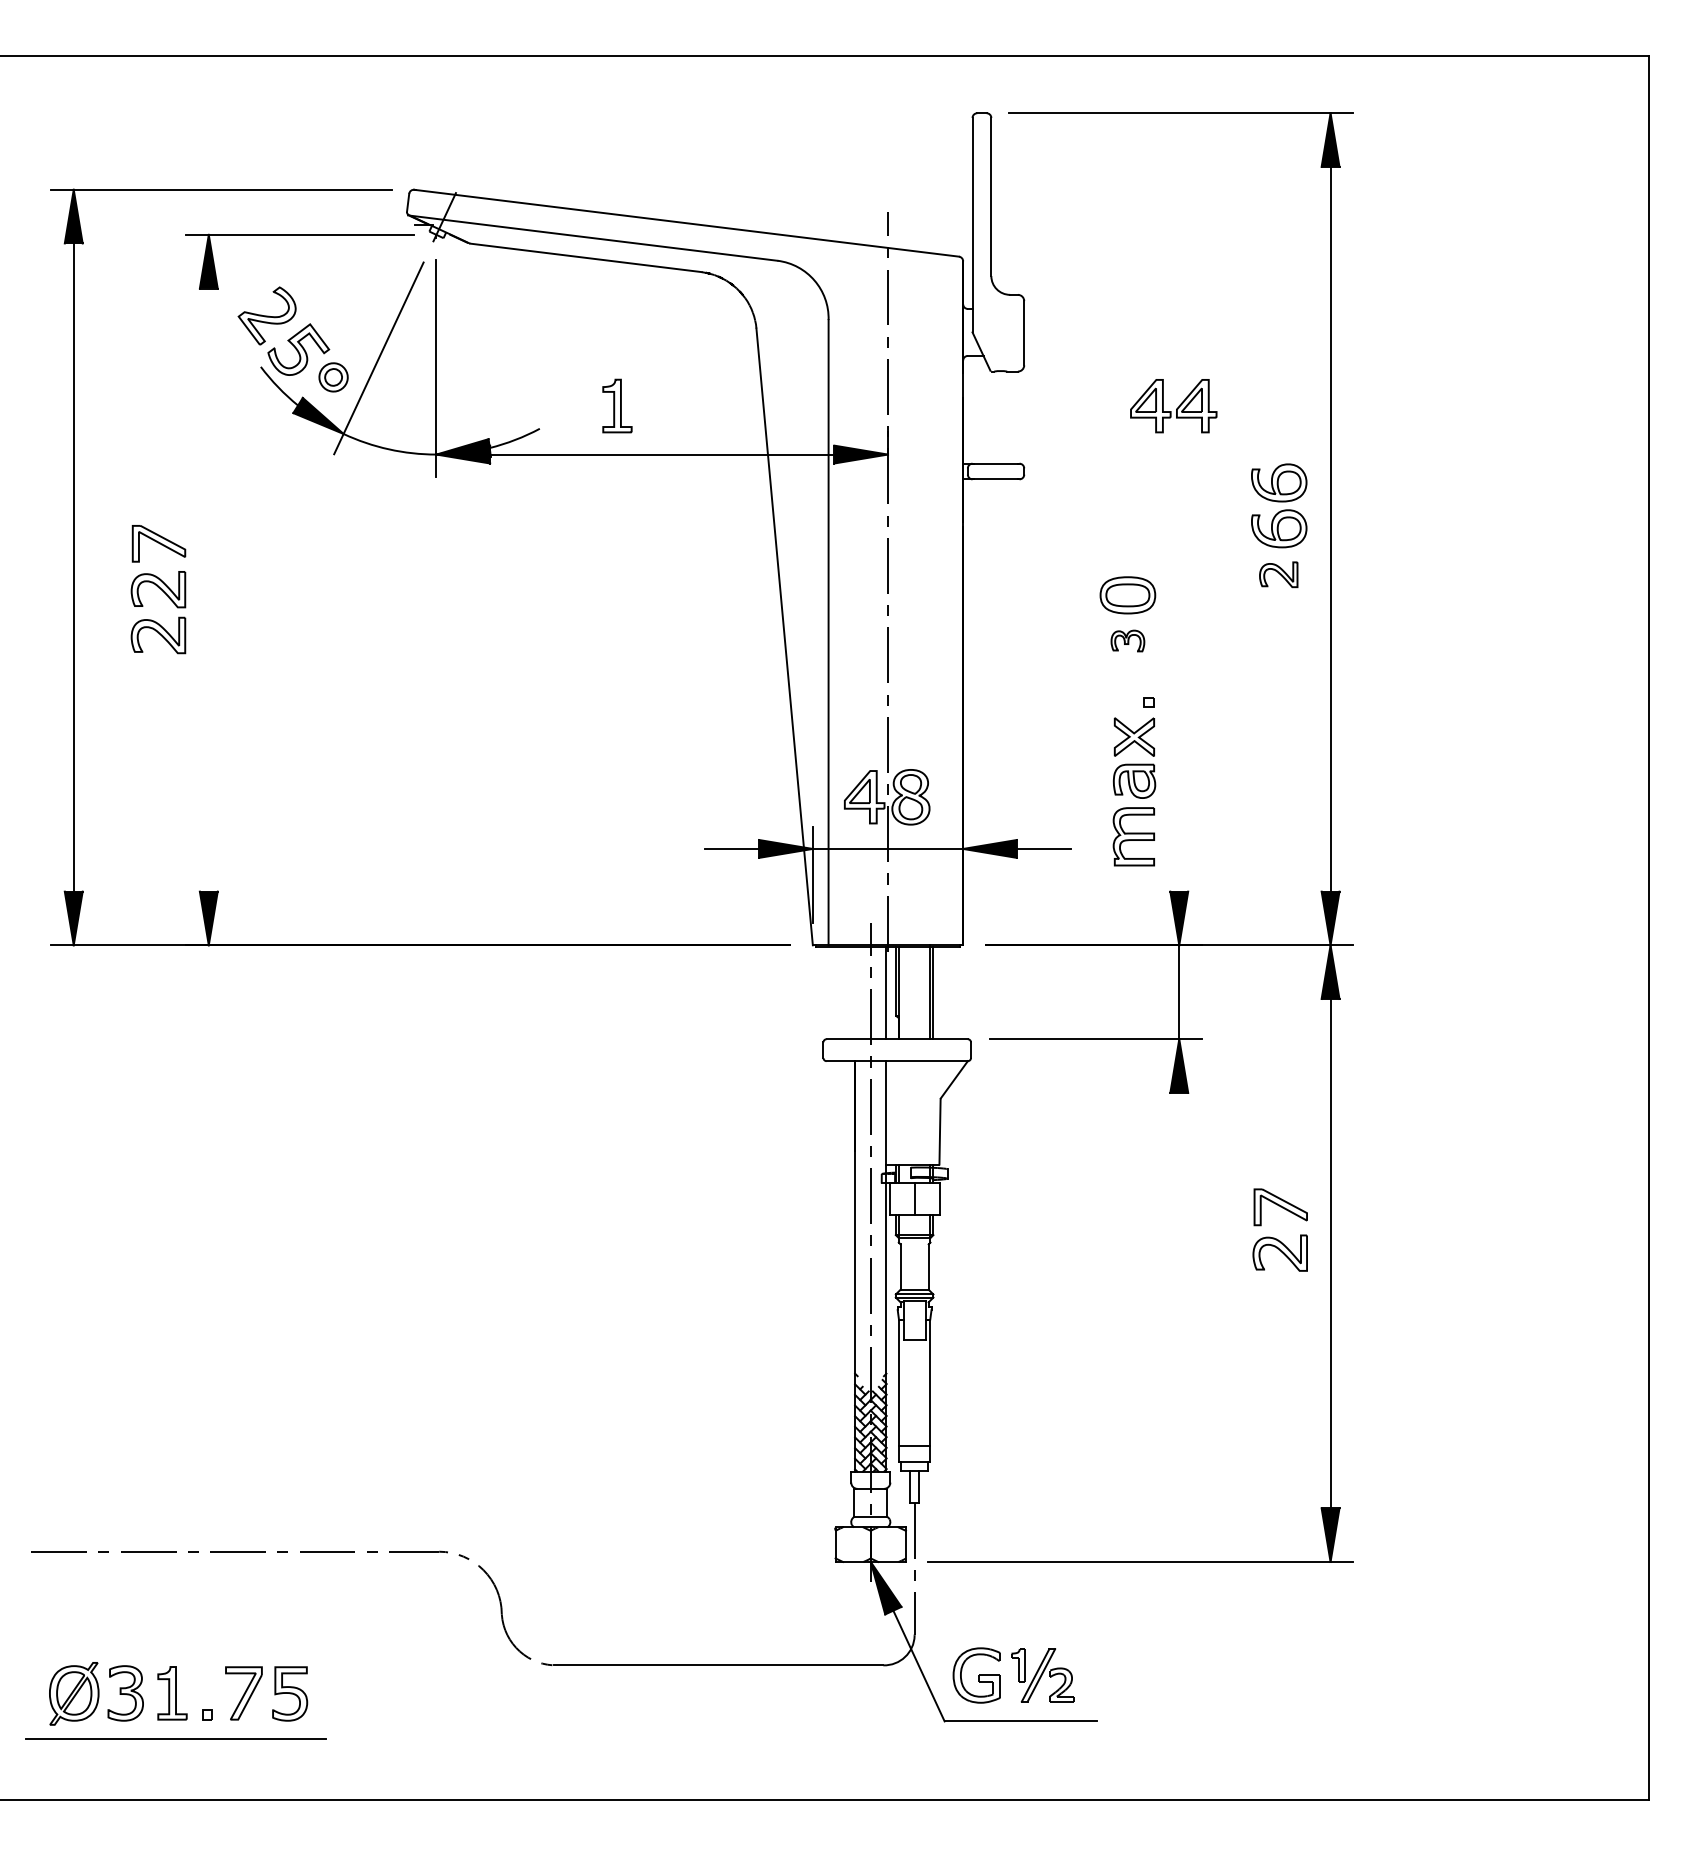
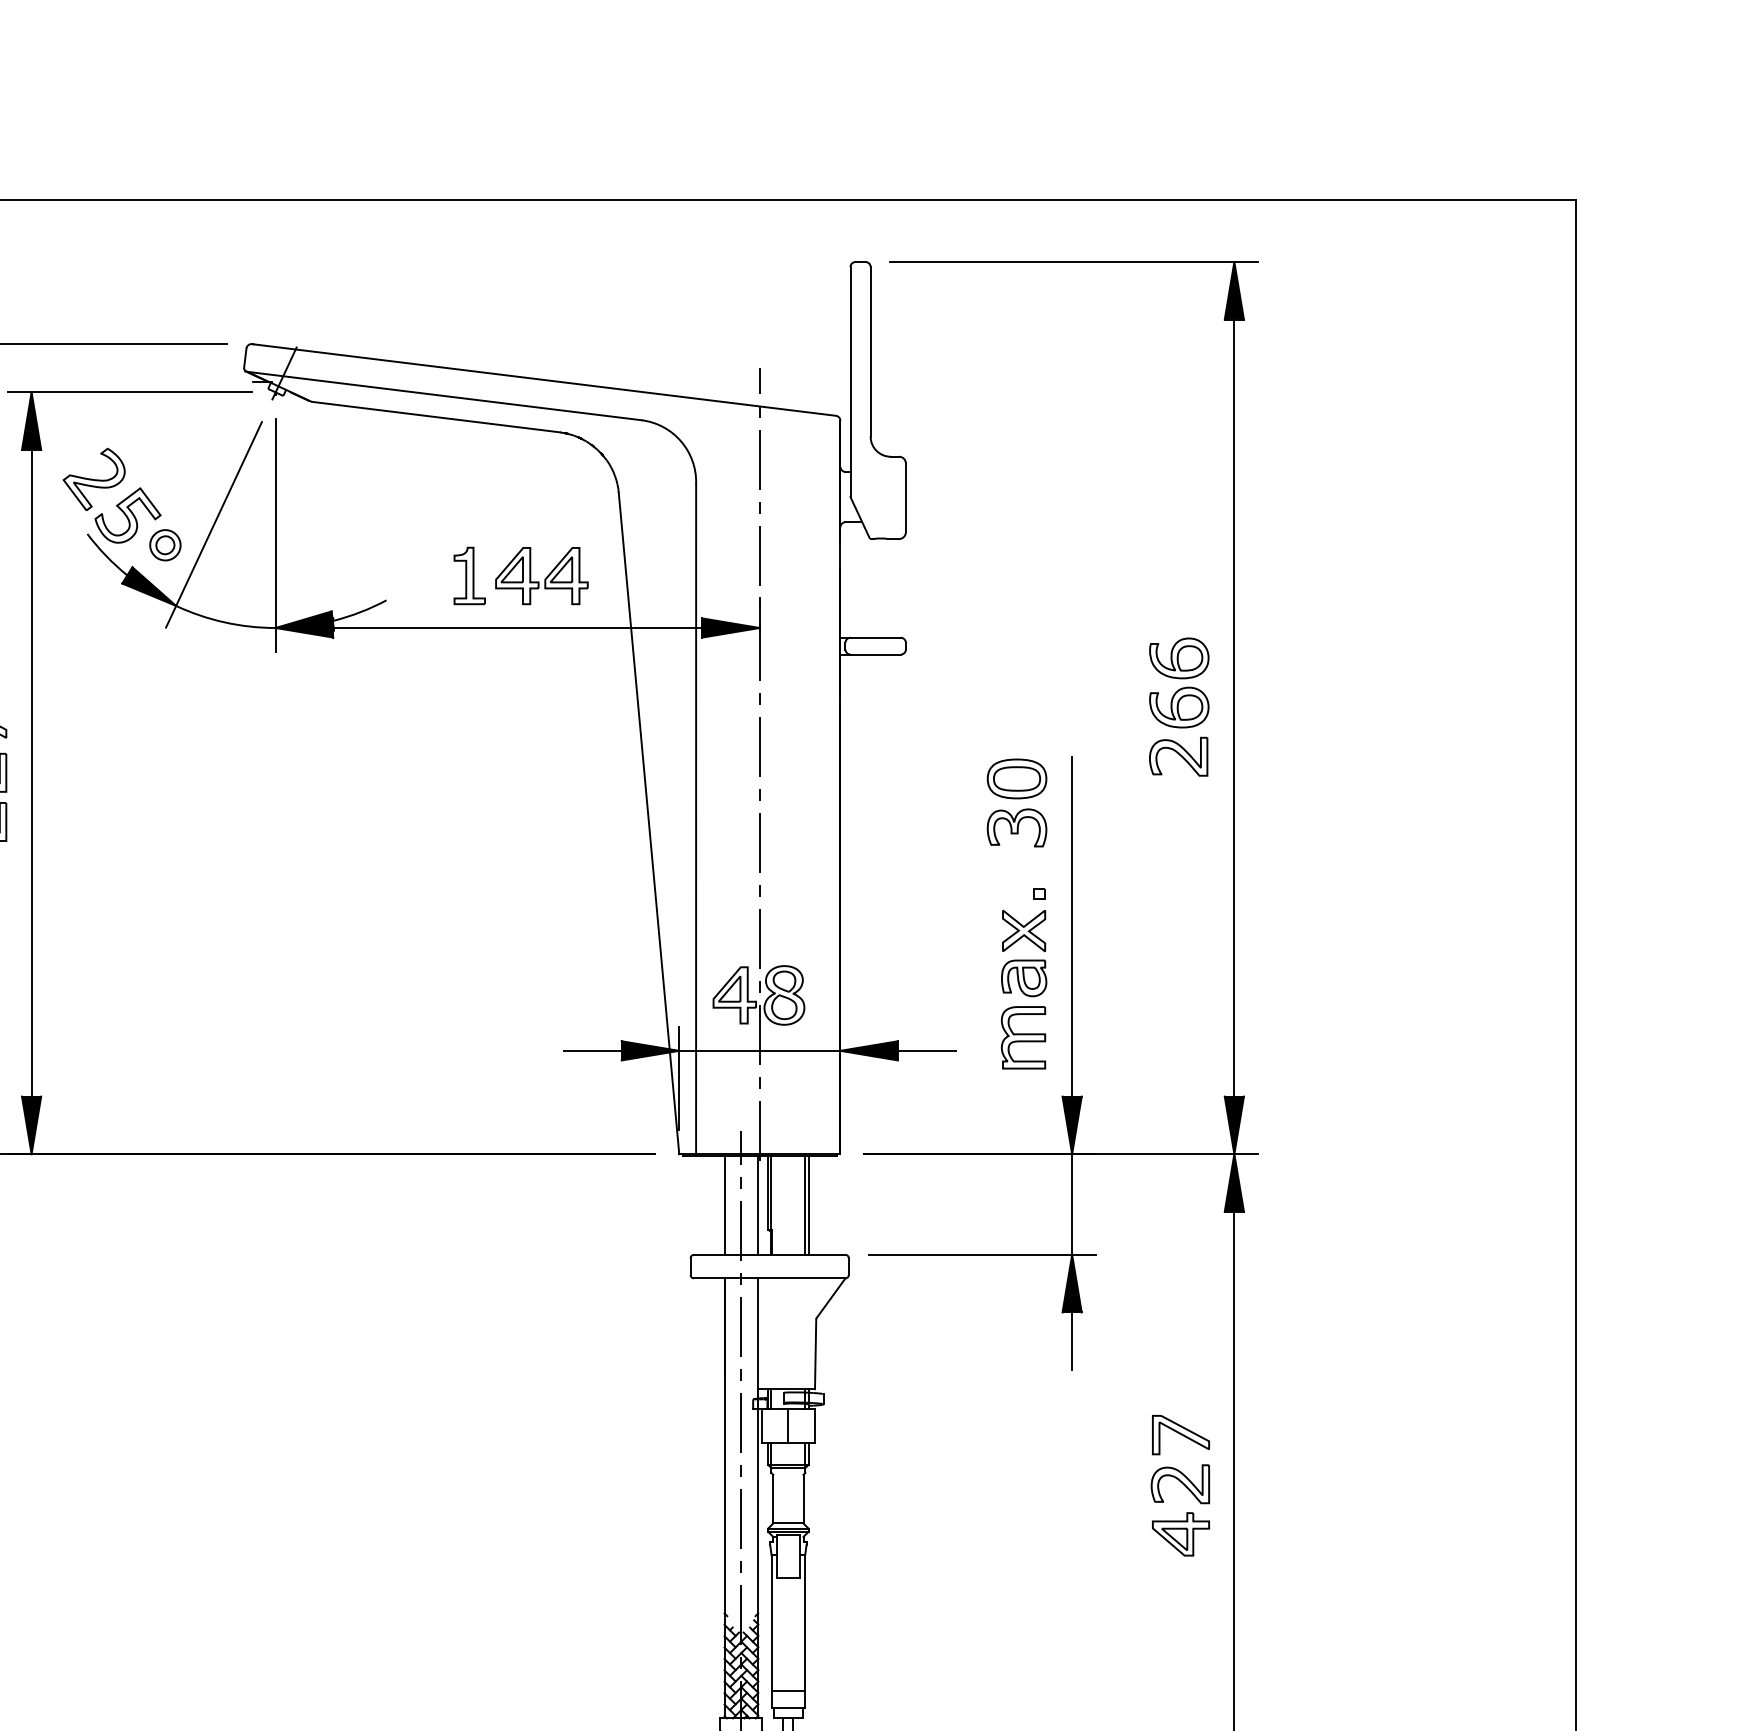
part: (1173, 406) -> (541, 576), moved
part: (1278, 574) -> (1178, 756), size x1.43
line: (208, 589) -> (31, 772), added
part: (1127, 640) -> (1016, 827), size x1.67
line: (1179, 733) -> (1072, 927), added
line: (855, 992) -> (724, 1204), added
line: (1179, 1119) -> (1072, 1340), added
part: (1280, 1299) -> (1180, 1533), added

